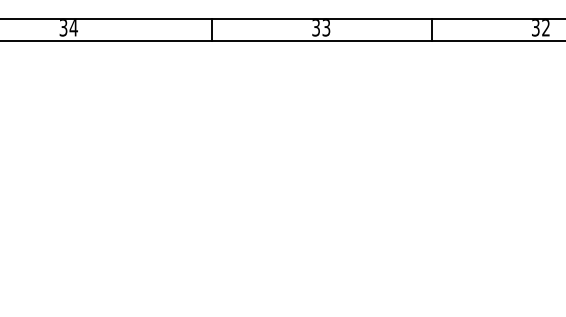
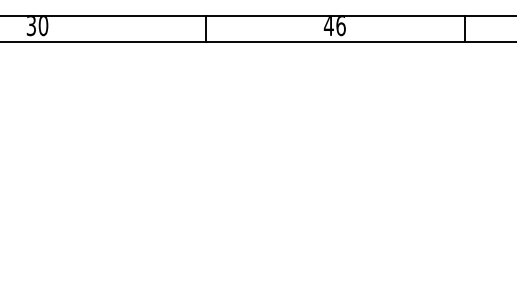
text: (73, 28) -> (43, 26), 34 -> 30
text: (320, 28) -> (334, 26), 33 -> 46

